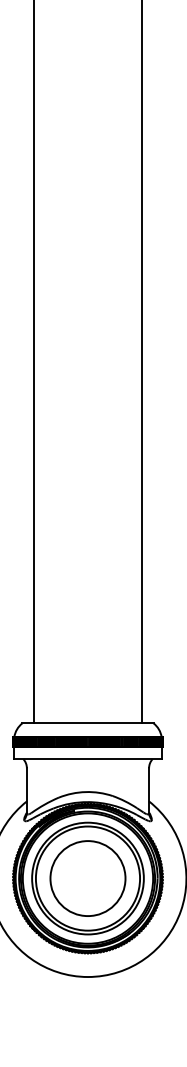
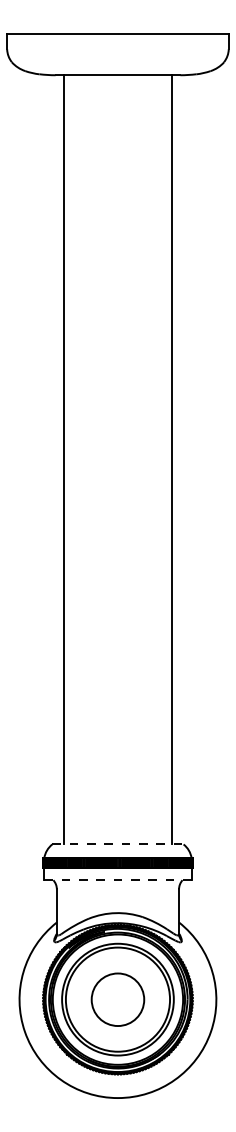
line: (87, 723) -> (117, 844), solid -> dashed
line: (88, 759) -> (118, 880), solid -> dashed
circle: (87, 878) -> (117, 999), size x0.7

